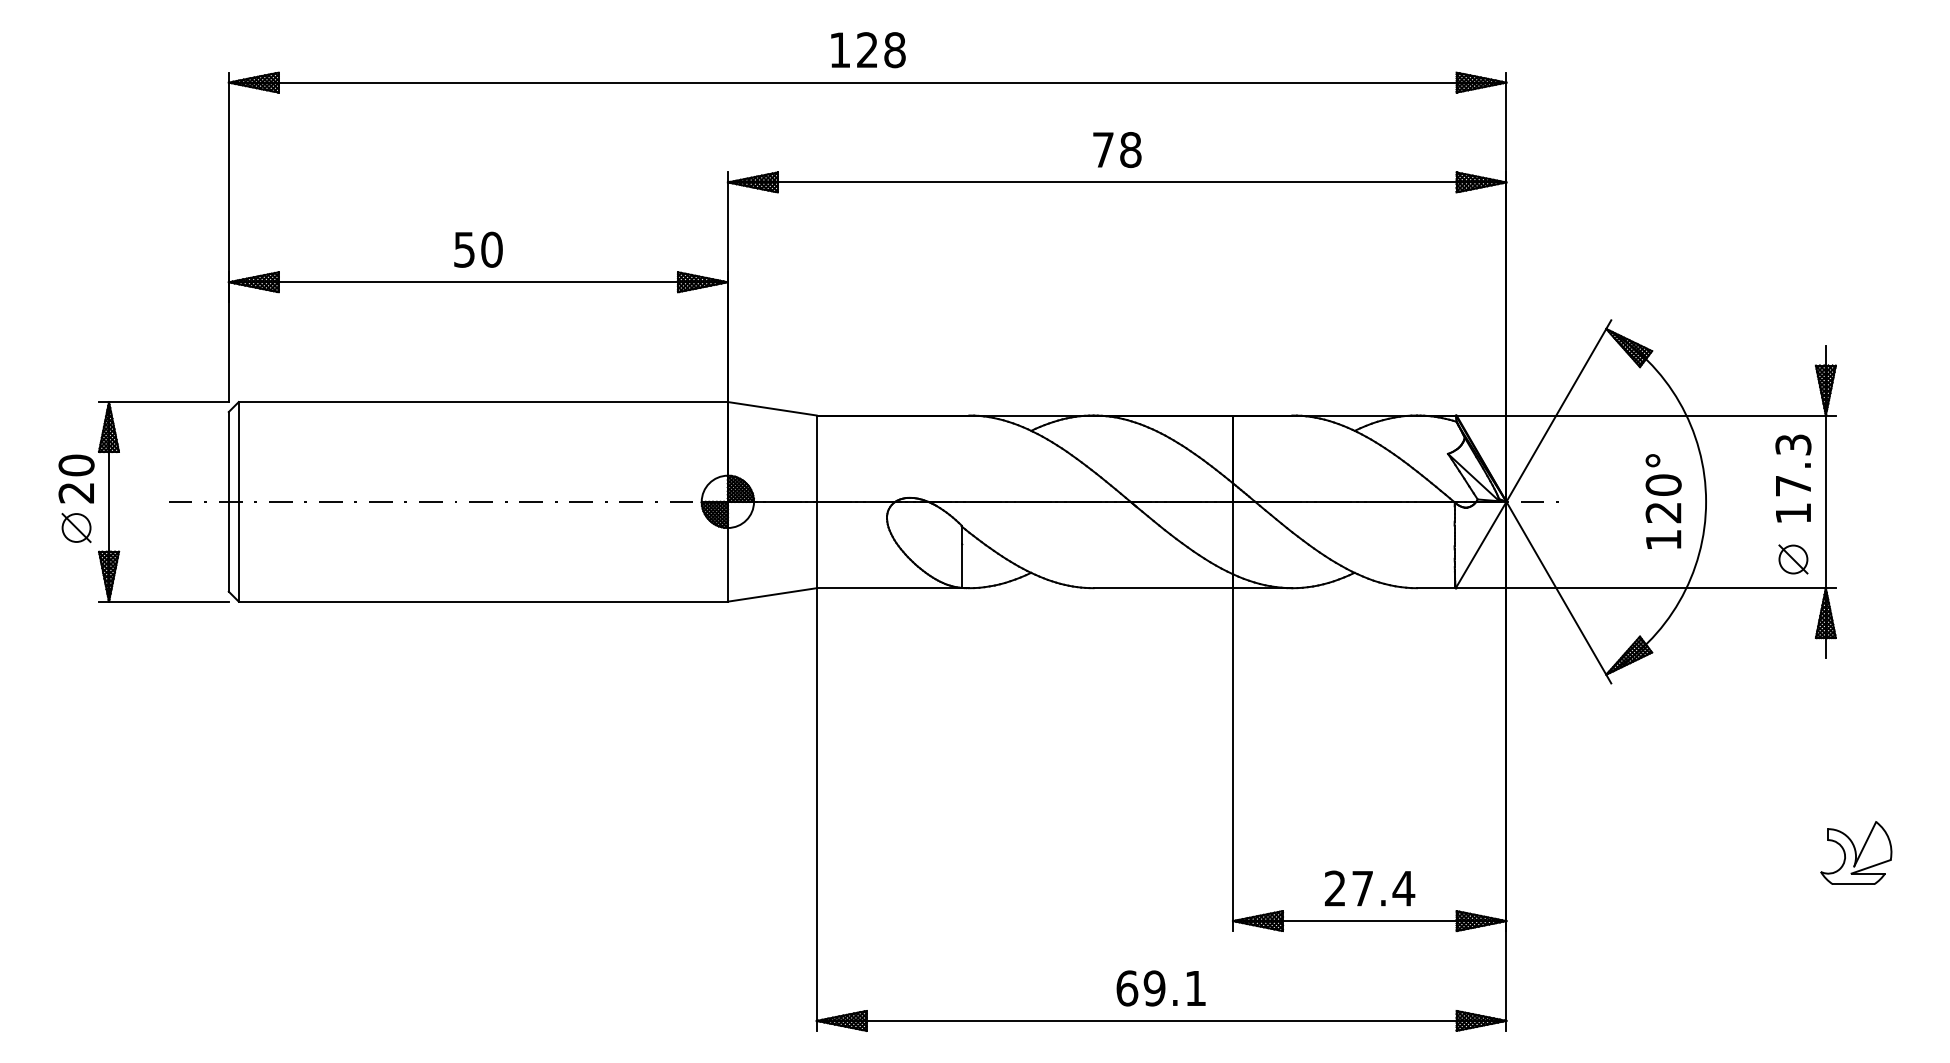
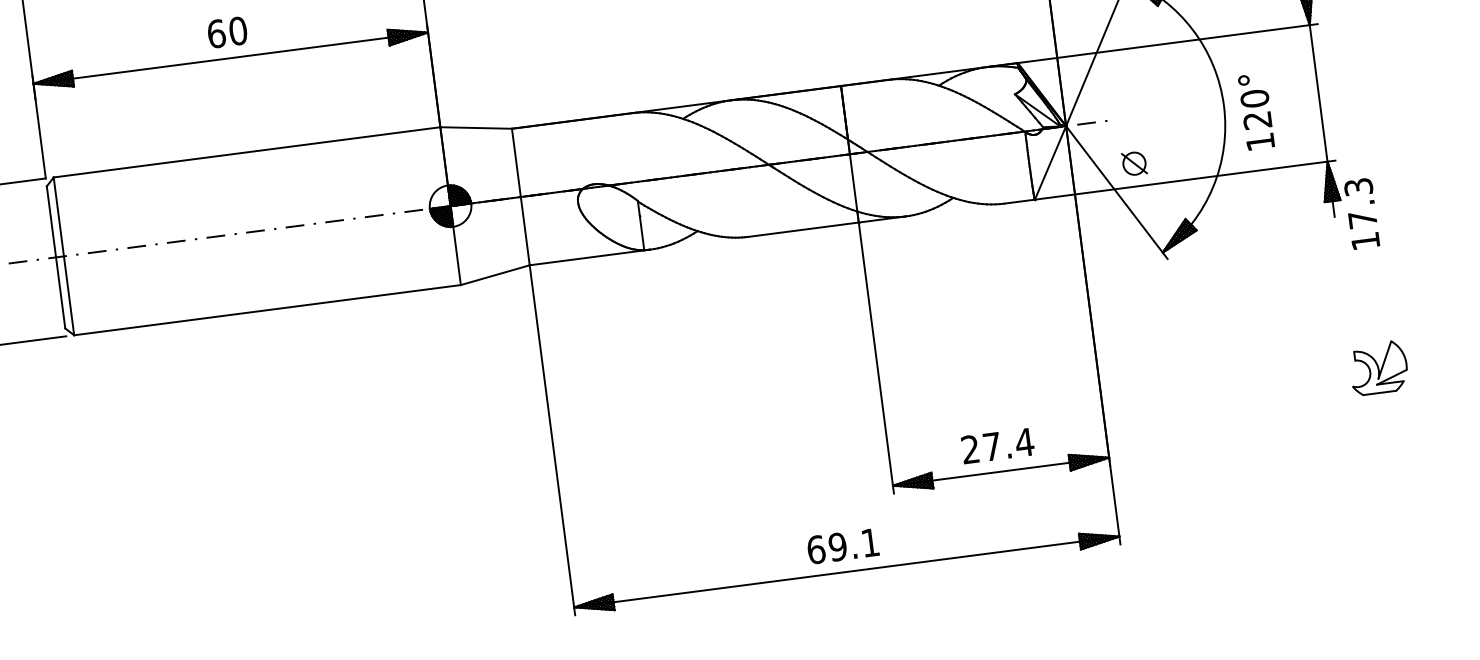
text: (464, 249) -> (216, 33), 50 -> 60
text: (1793, 478) -> (1362, 213), moved
text: (1663, 501) -> (1256, 111), moved
part: (1793, 559) -> (1134, 163), moved

